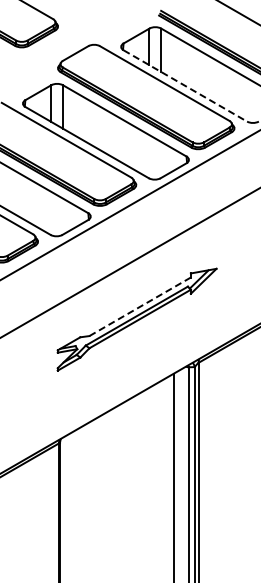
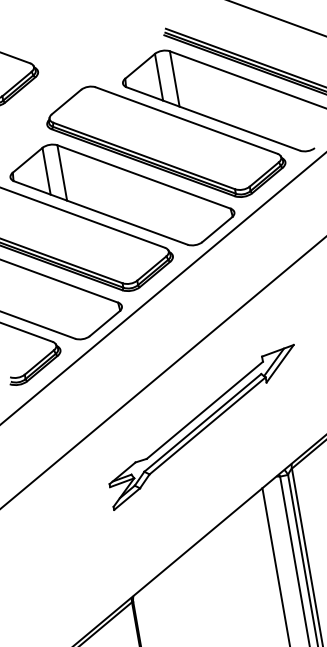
line: (185, 86) -> (213, 119), dashed -> solid
line: (140, 306) -> (205, 409), dashed -> solid

